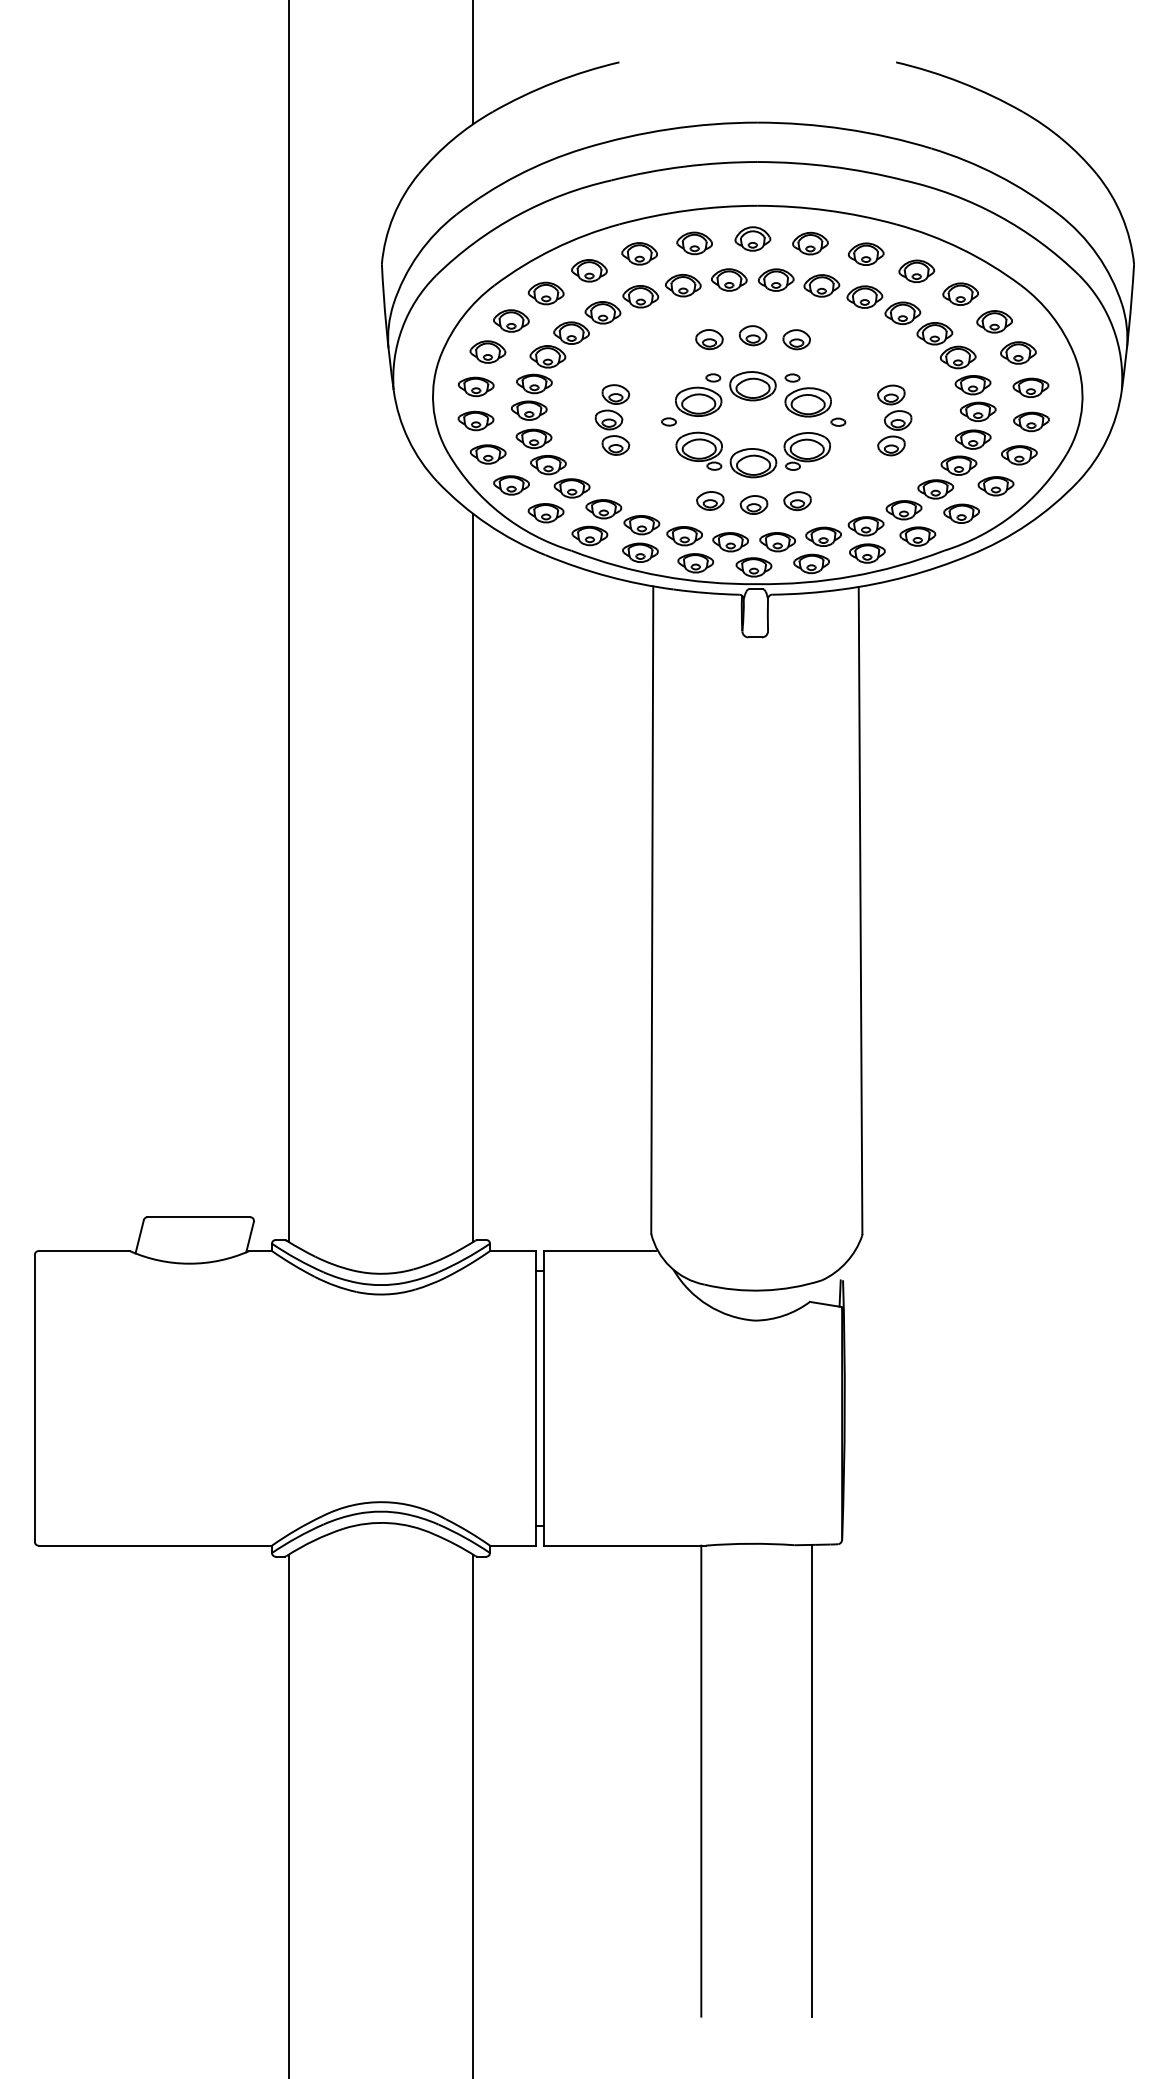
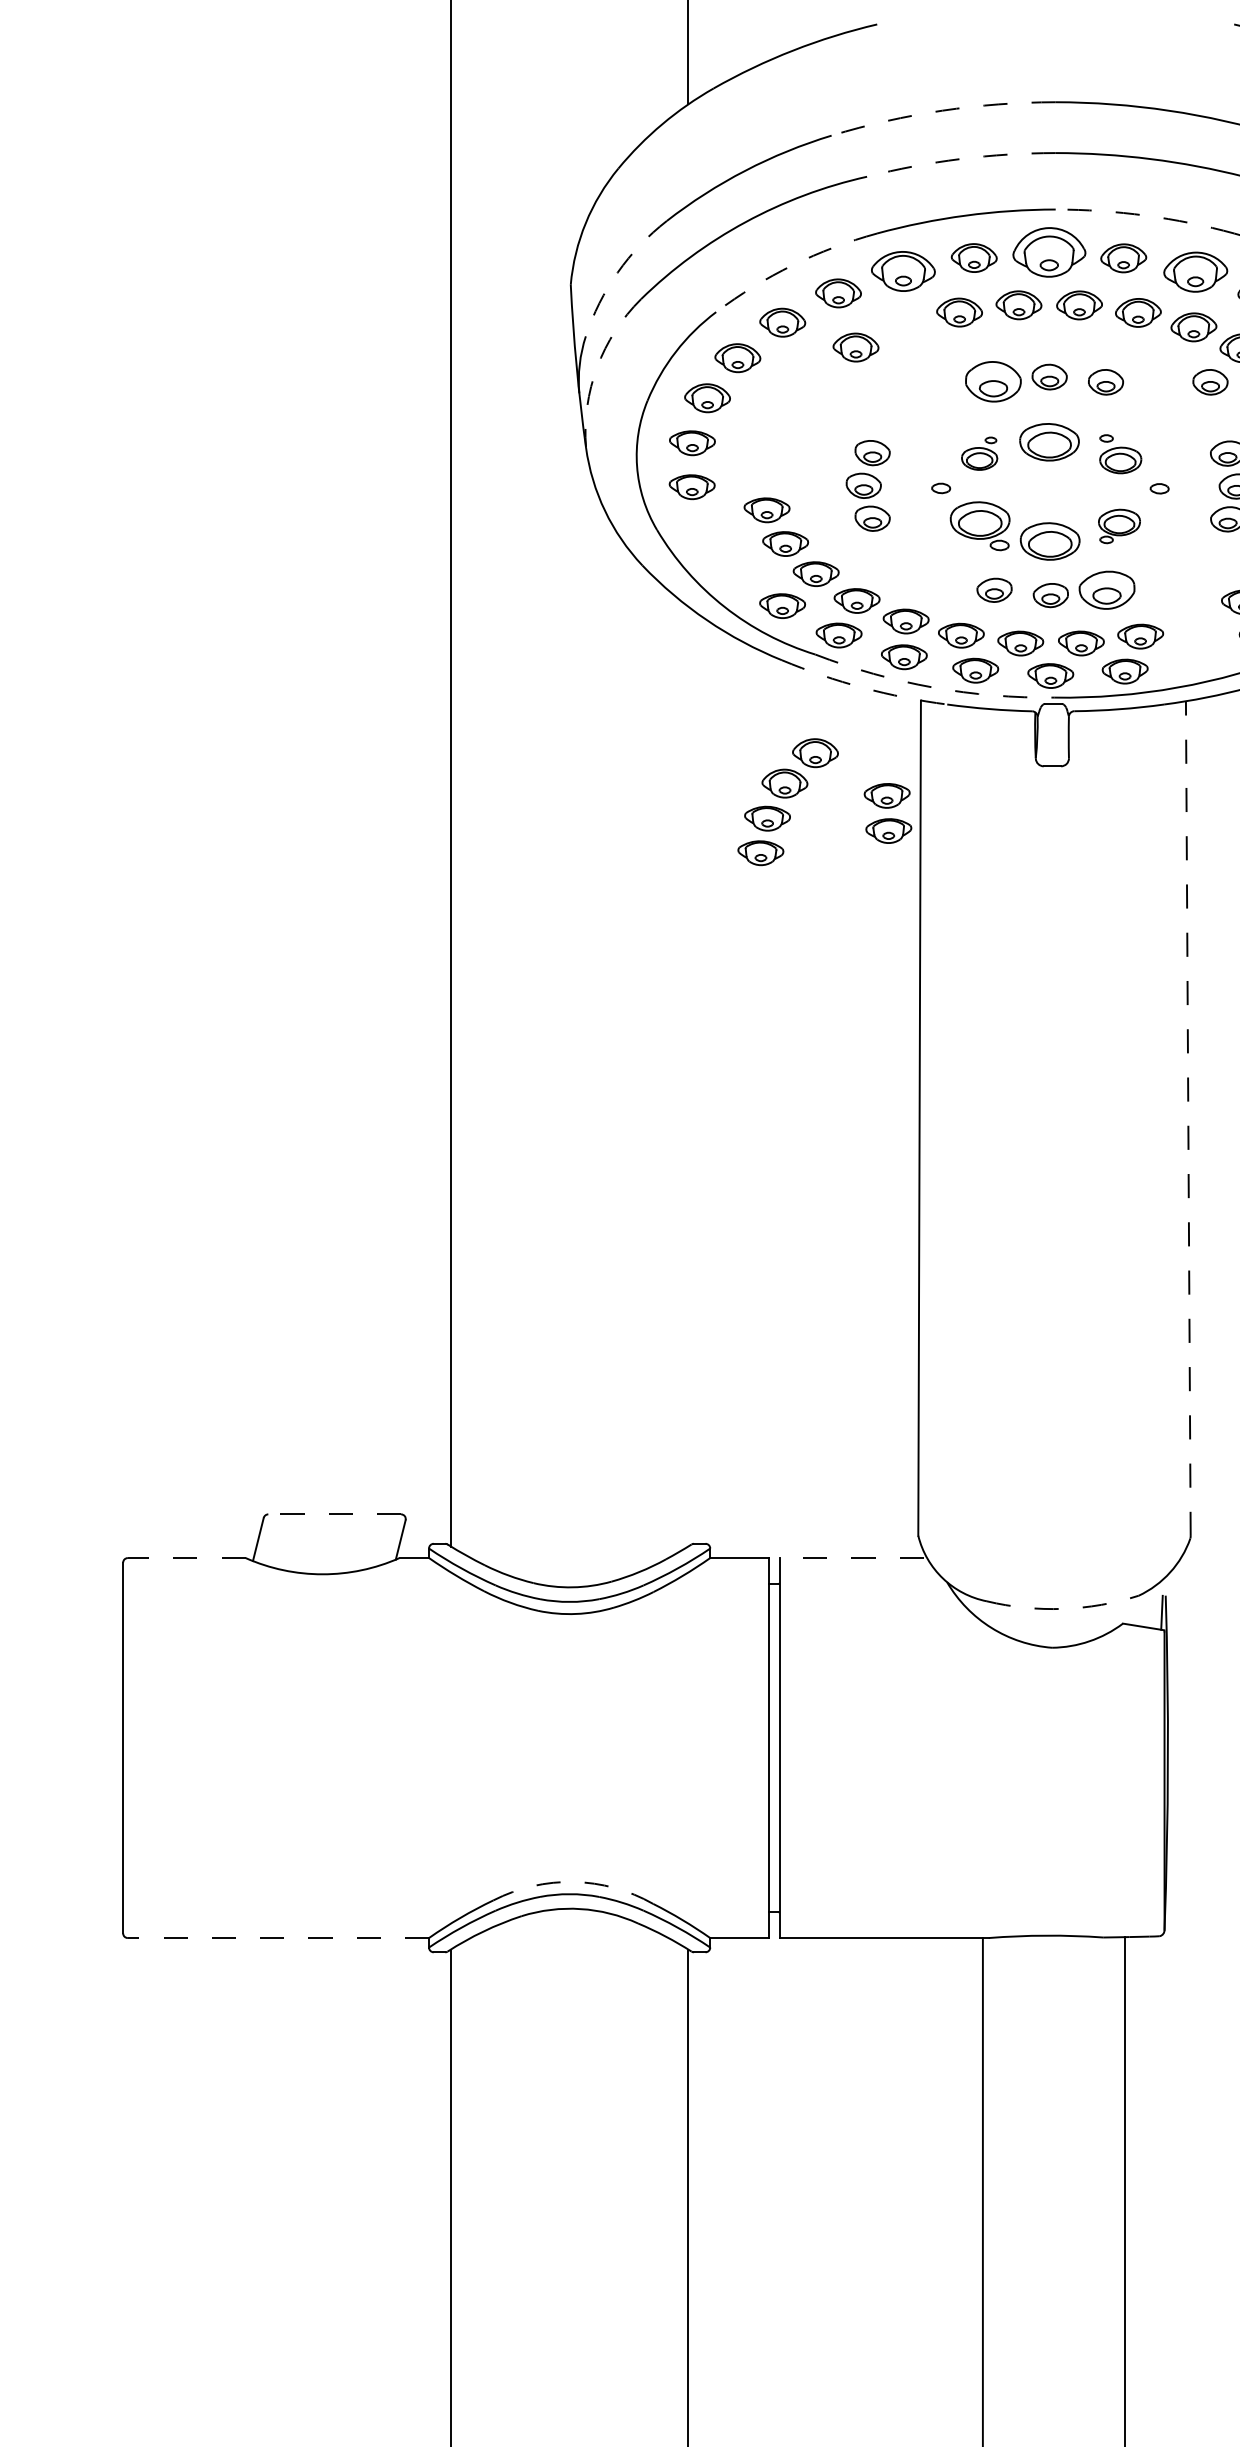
arc: (669, 129) -> (941, 111), solid -> dashed
arc: (684, 166) -> (961, 158), solid -> dashed
arc: (827, 210) -> (1145, 215), solid -> dashed
part: (752, 238) -> (1048, 251), size x1.6
arc: (554, 248) -> (793, 264), solid -> dashed
part: (639, 253) -> (903, 271), size x1.4
part: (865, 253) -> (1194, 271), size x1.4
arc: (418, 254) -> (618, 272), solid -> dashed
part: (640, 296) -> (904, 326), removed
arc: (402, 328) -> (597, 367), solid -> dashed
part: (709, 339) -> (993, 382), size x1.6
part: (877, 339) -> (1210, 382), added
part: (550, 370) -> (788, 801), moved
part: (698, 394) -> (979, 452), size x0.6
part: (807, 395) -> (1119, 454), size x0.7
part: (806, 451) -> (1118, 526), size x0.7
part: (487, 454) -> (707, 530), removed
part: (511, 485) -> (737, 570), removed
part: (797, 501) -> (1106, 591), size x1.6
part: (866, 539) -> (887, 812), moved
arc: (608, 576) -> (863, 687), solid -> dashed
arc: (662, 576) -> (932, 687), solid -> dashed
line: (473, 877) -> (688, 1076), removed
line: (860, 909) -> (1188, 1117), solid -> dashed
line: (198, 1217) -> (334, 1514), solid -> dashed
line: (84, 1251) -> (187, 1558), solid -> dashed
line: (599, 1251) -> (851, 1558), solid -> dashed
arc: (763, 1290) -> (1063, 1608), solid -> dashed
arc: (384, 1502) -> (574, 1882), solid -> dashed
line: (155, 1545) -> (278, 1937), solid -> dashed

